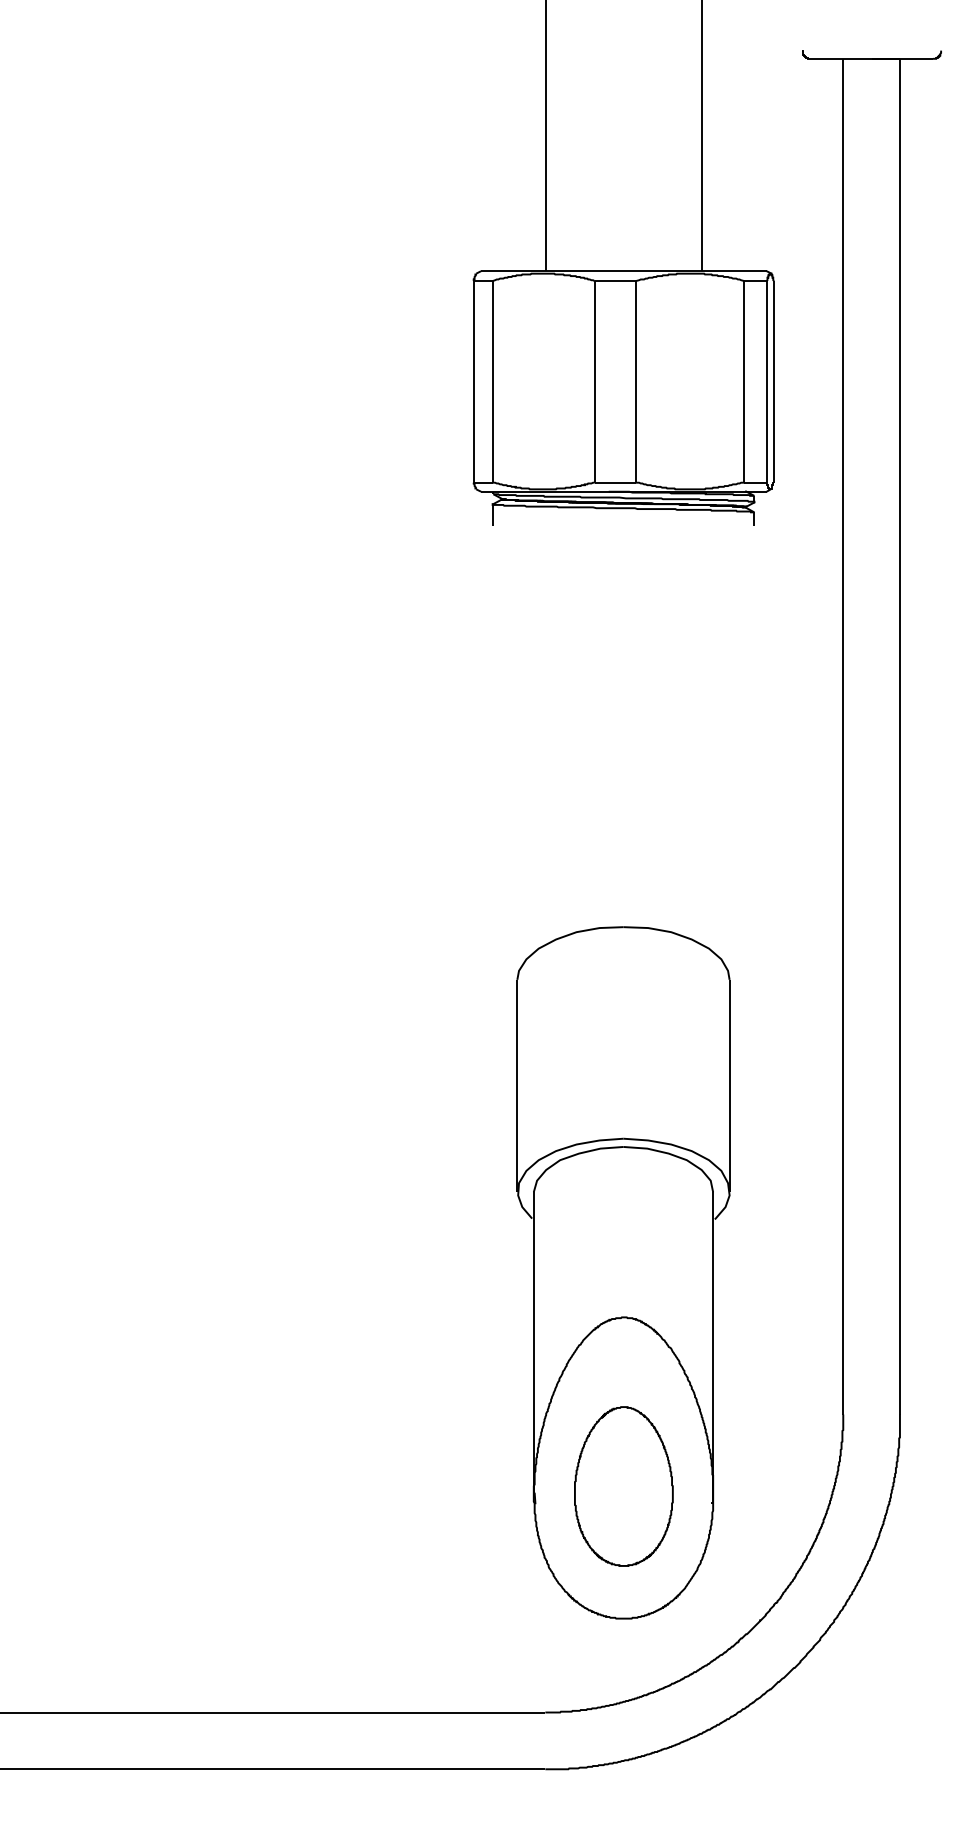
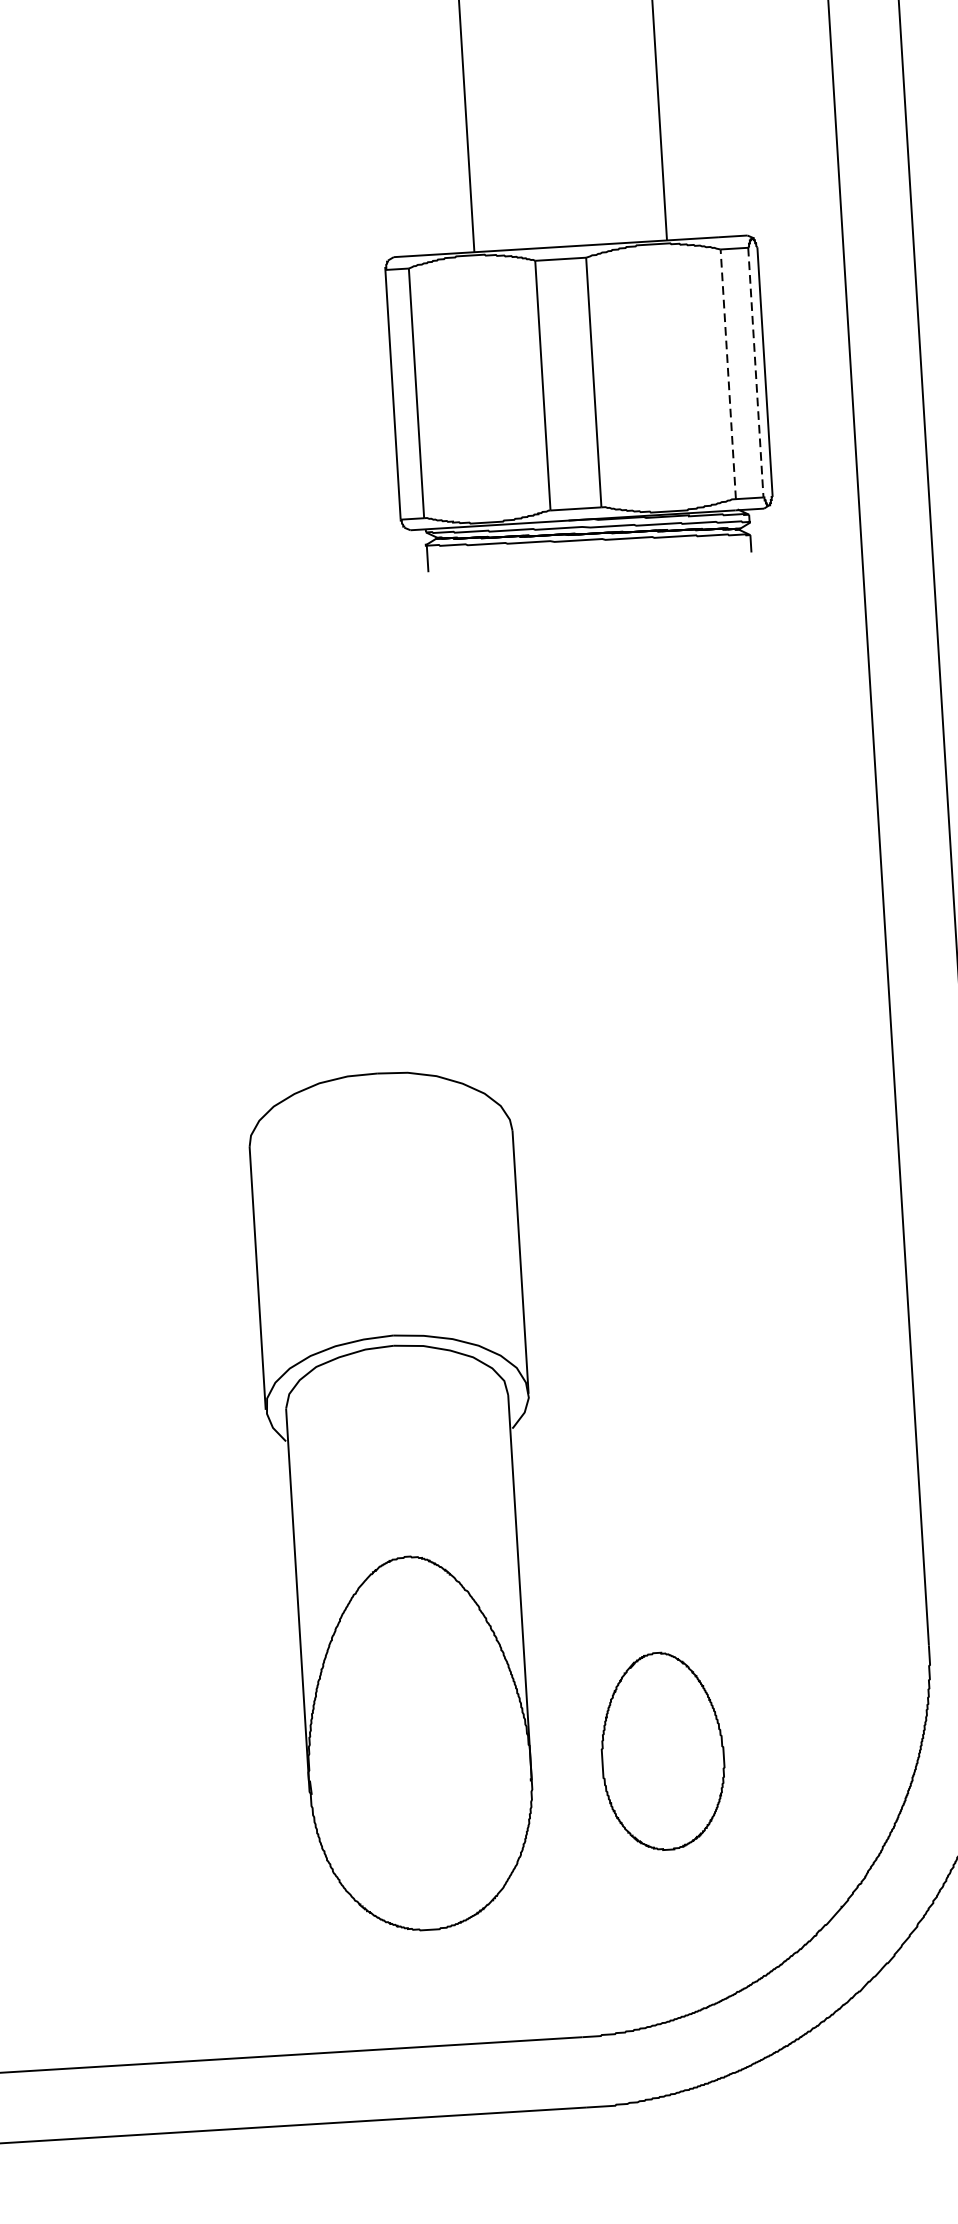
line: (744, 381) -> (728, 373), solid -> dashed
line: (766, 381) -> (755, 372), solid -> dashed
part: (623, 1272) -> (403, 1501), moved

